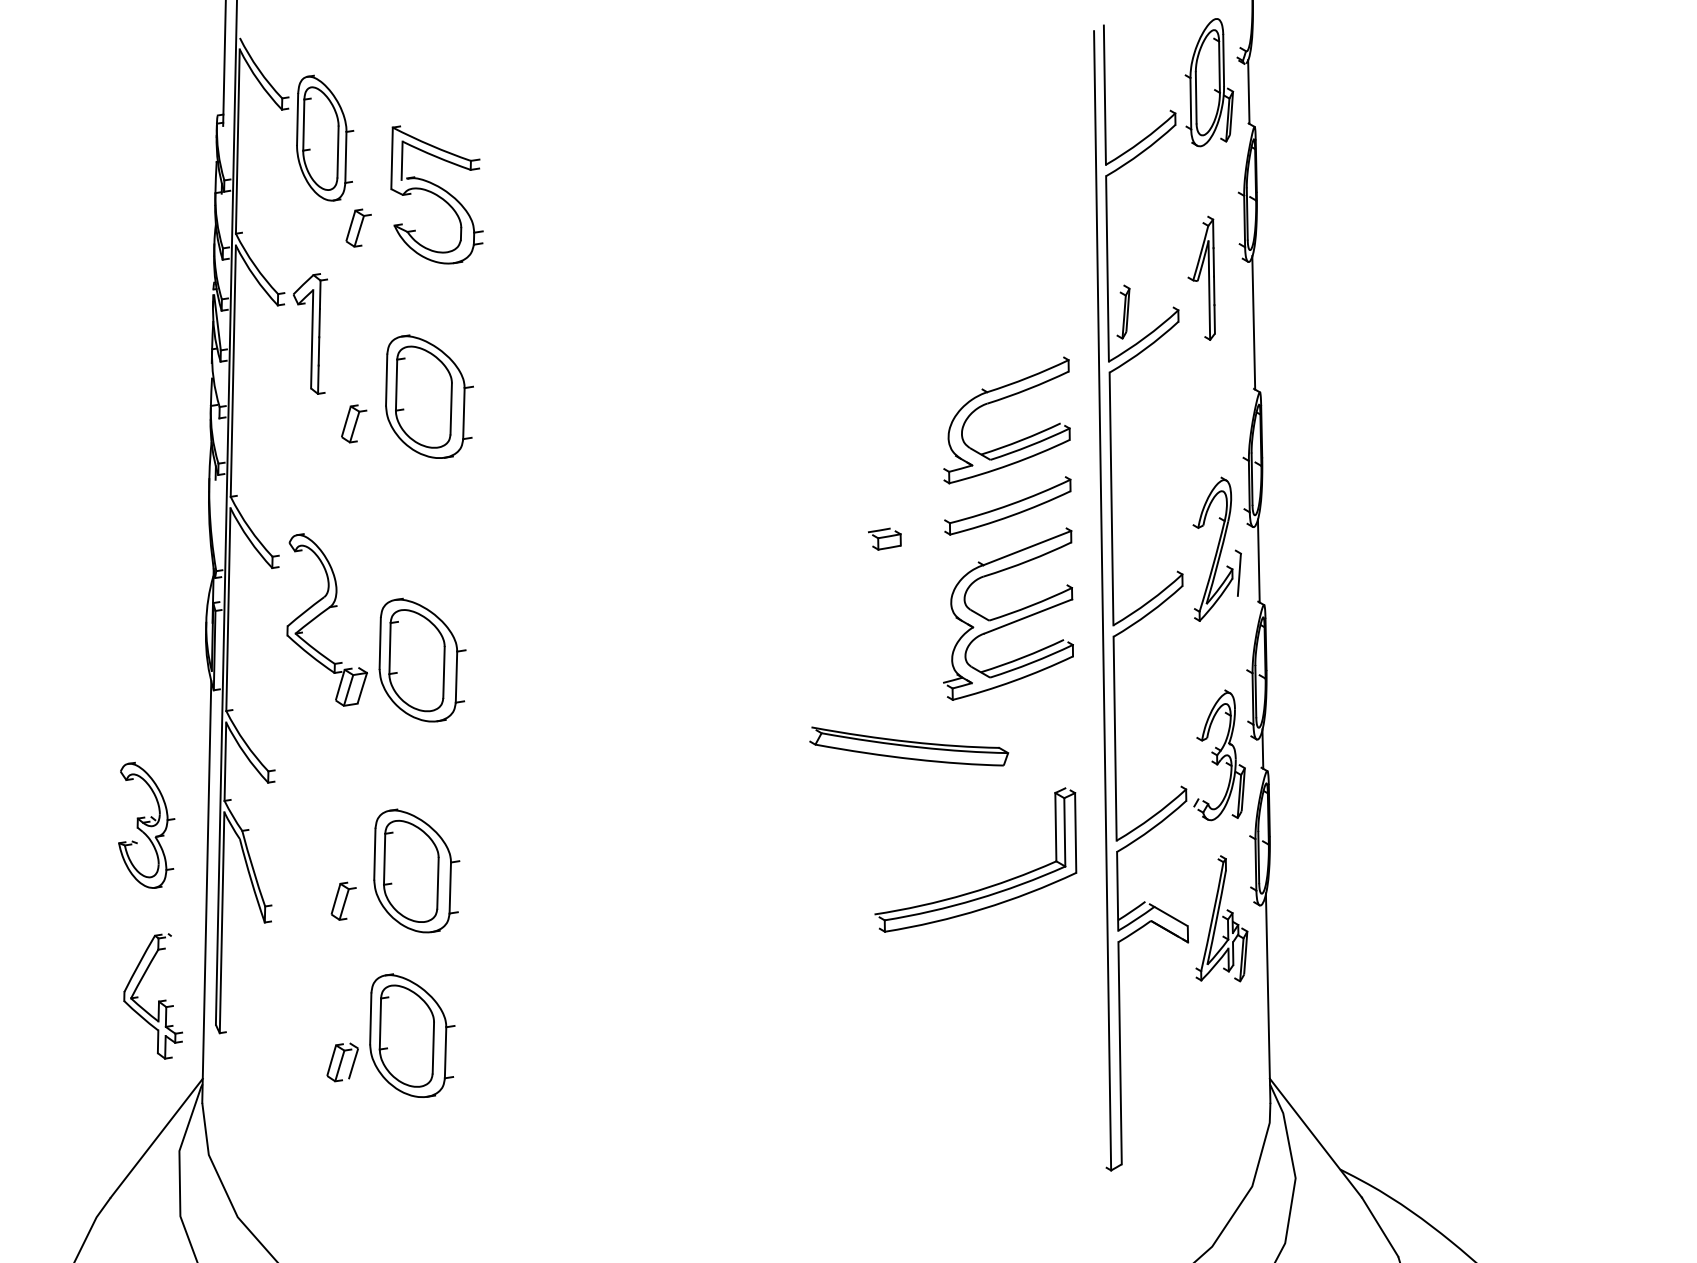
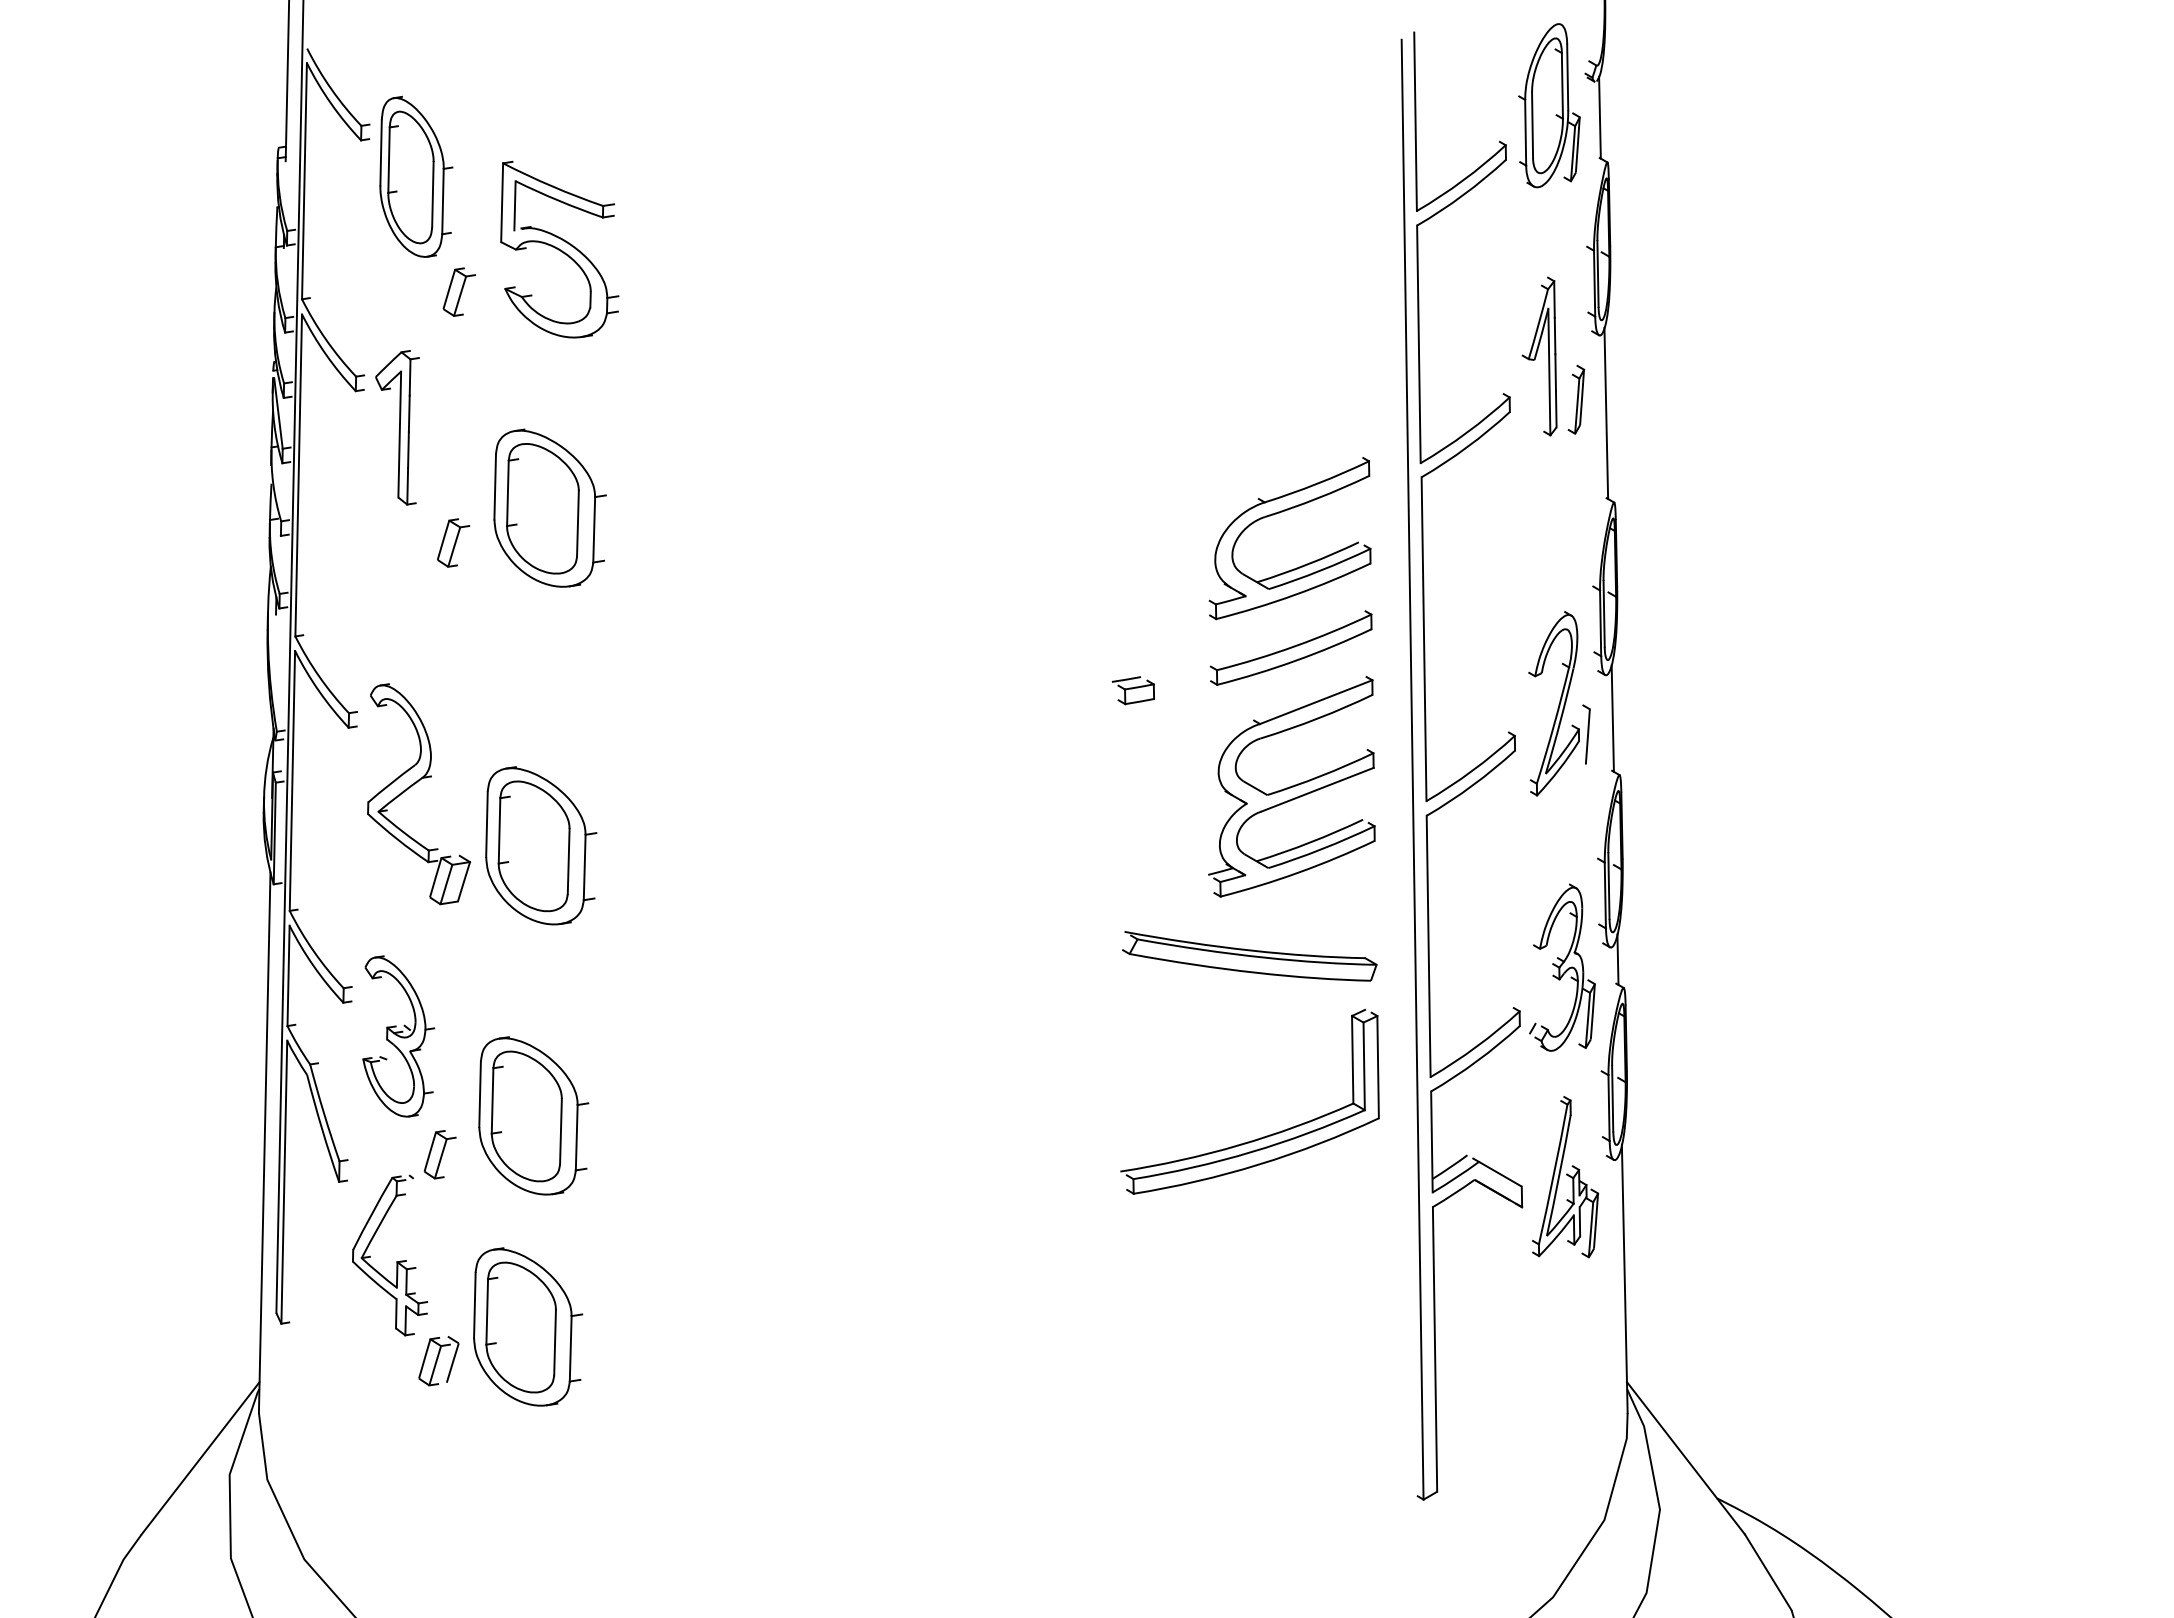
part: (1123, 311) -> (1576, 399), moved
part: (908, 746) -> (1249, 956), moved
part: (146, 825) -> (398, 1036), moved
part: (158, 1001) -> (396, 1261), moved

